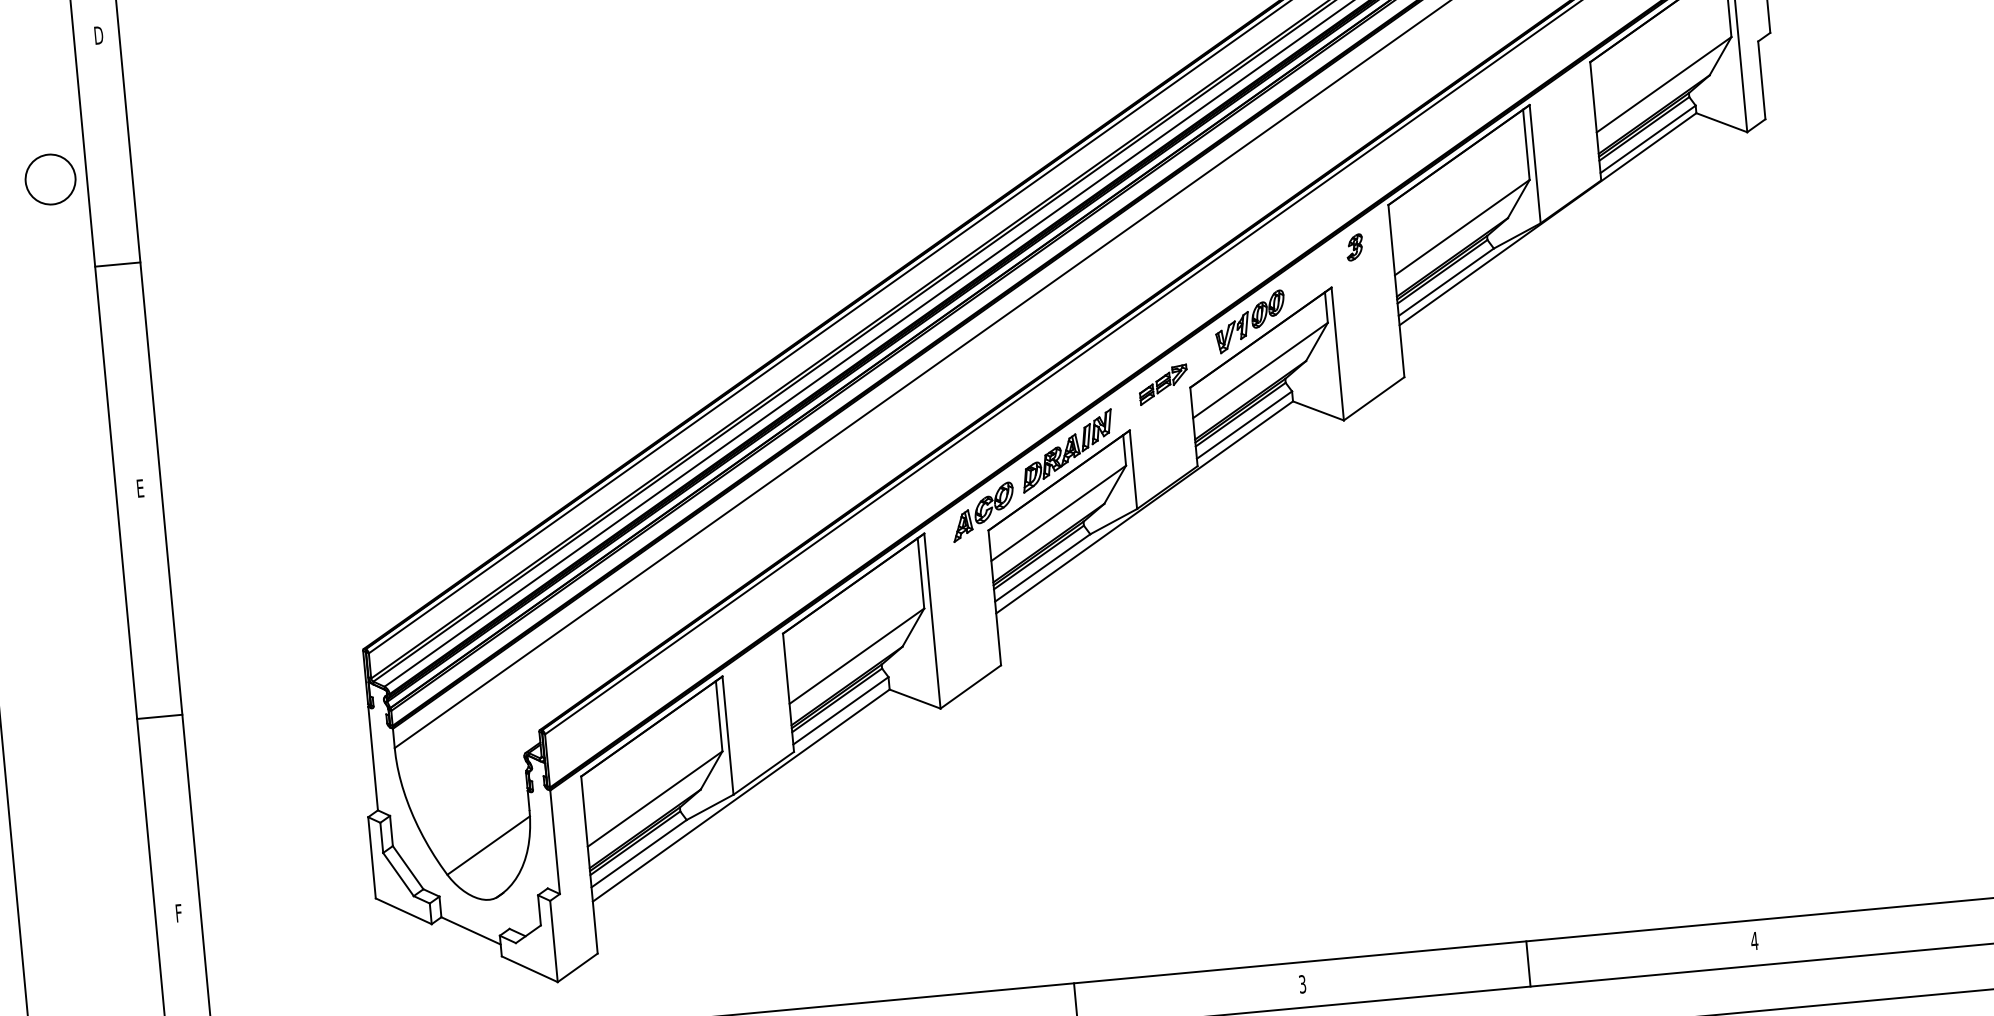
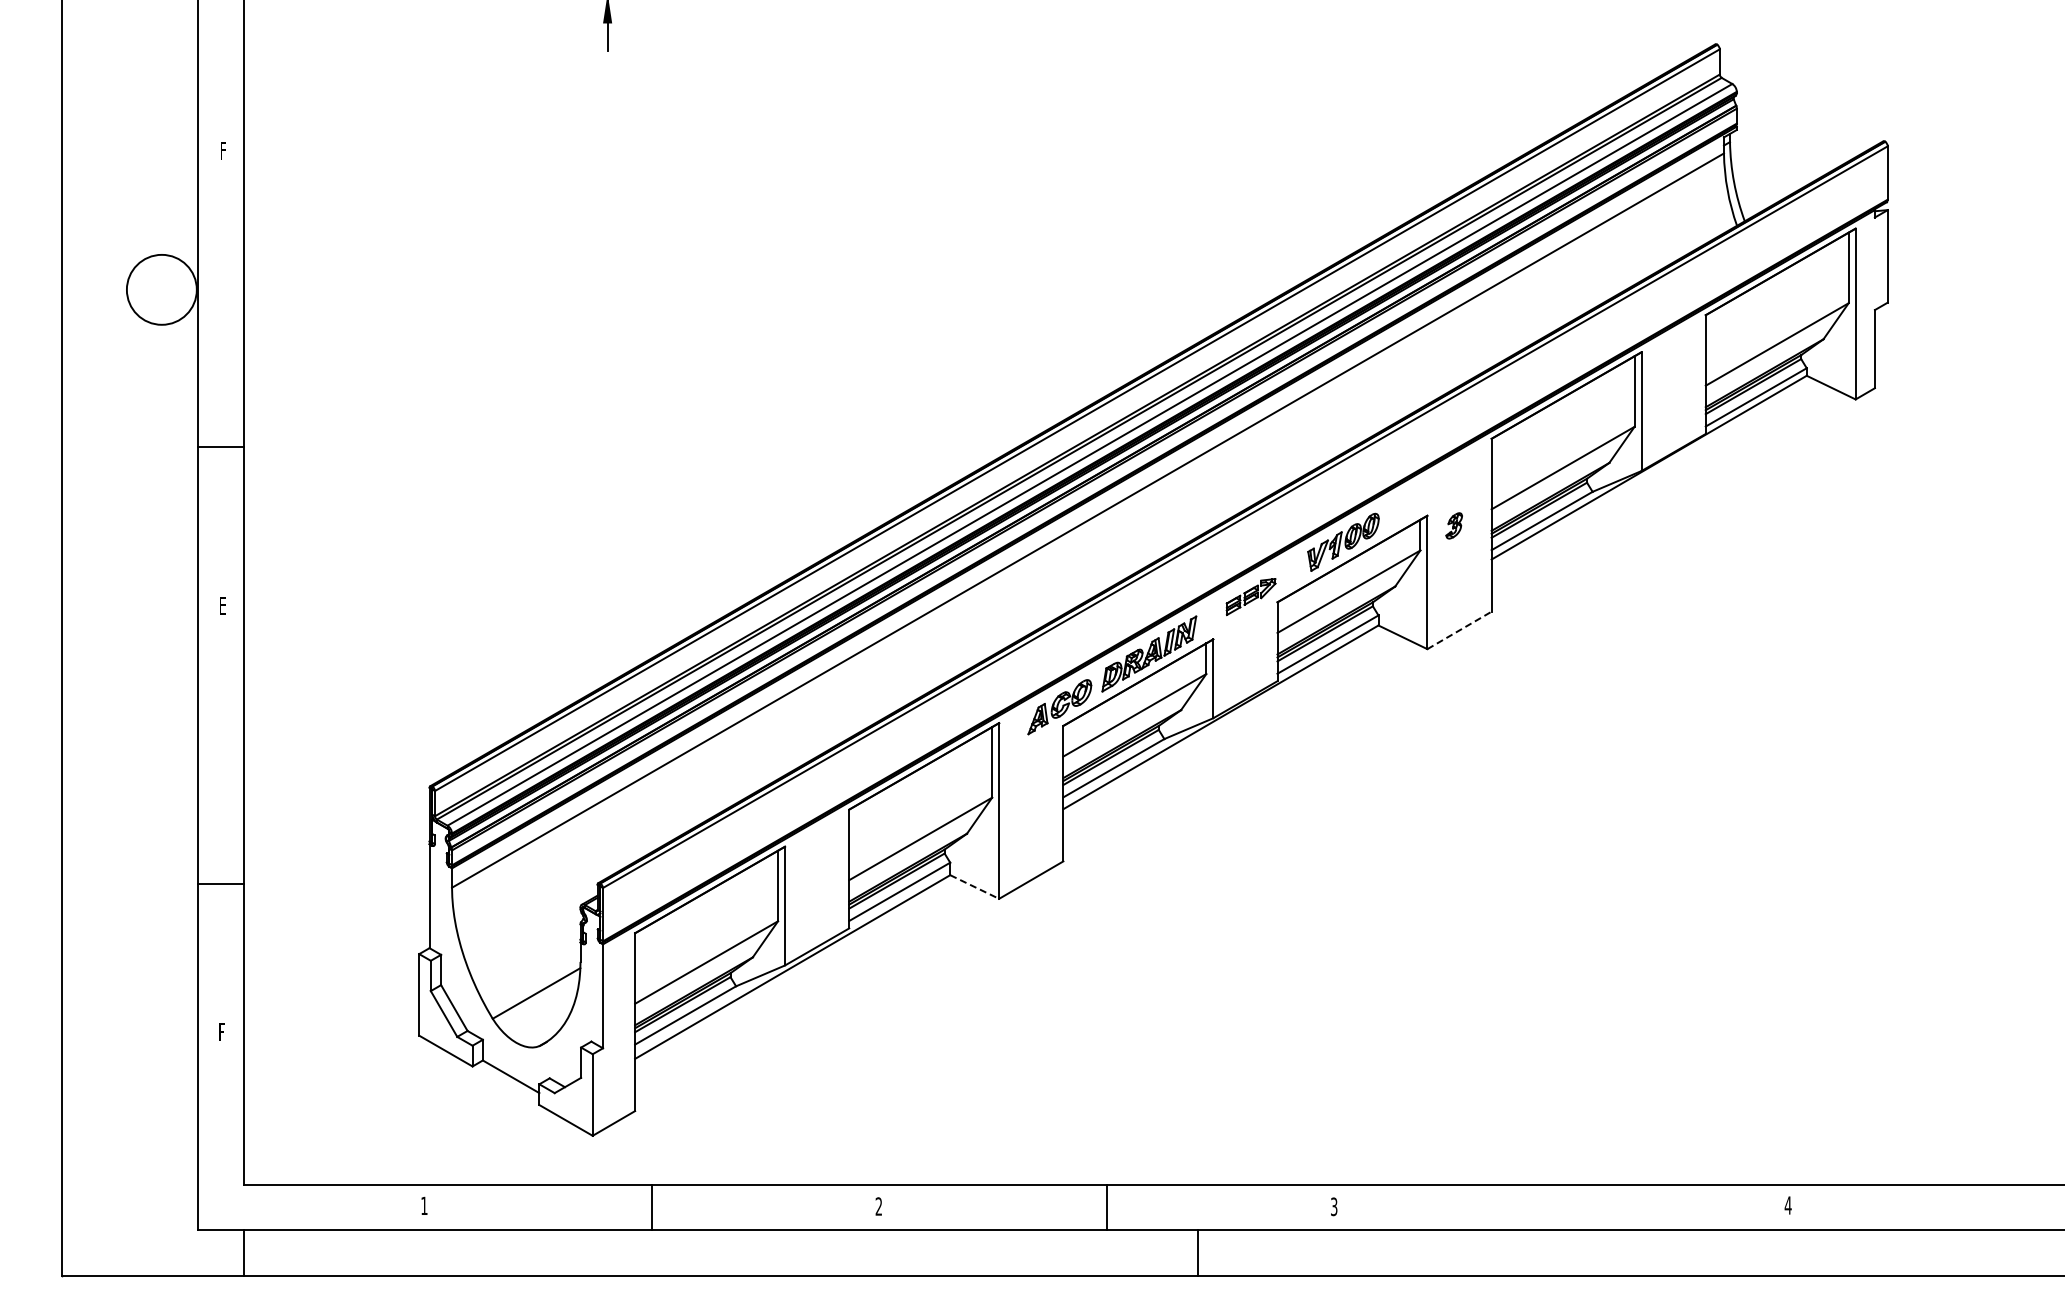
text: (99, 35) -> (223, 150), D -> F
circle: (50, 179) -> (161, 289), size x1.4
part: (1354, 247) -> (1453, 525), moved
line: (117, 264) -> (220, 446), moved
line: (1374, 398) -> (1459, 630), solid -> dashed
line: (915, 699) -> (975, 887), solid -> dashed
line: (159, 716) -> (220, 883), moved
line: (1528, 964) -> (1560, 1207), removed

